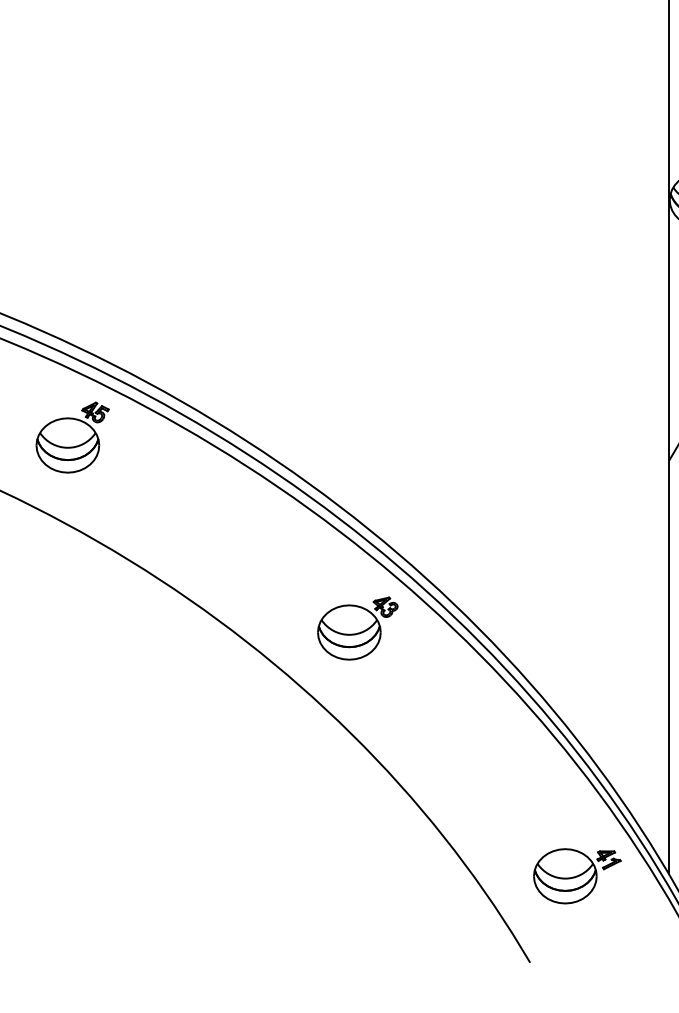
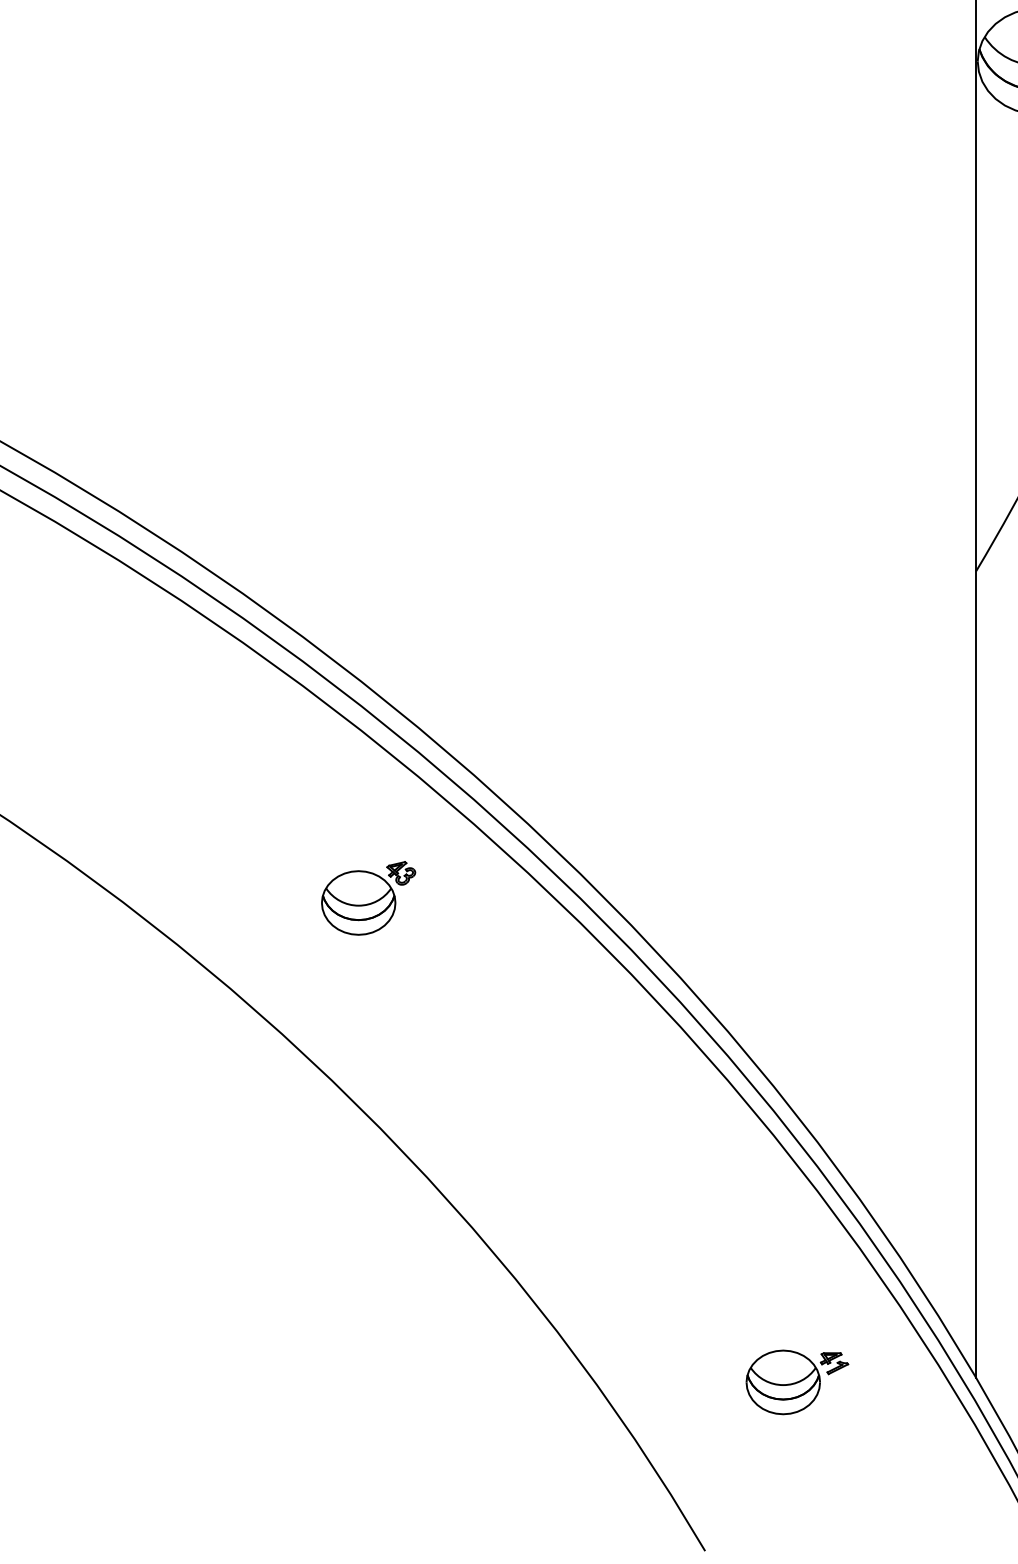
part: (357, 628) -> (367, 898), size x0.6
part: (577, 876) -> (797, 1382), size x0.6

